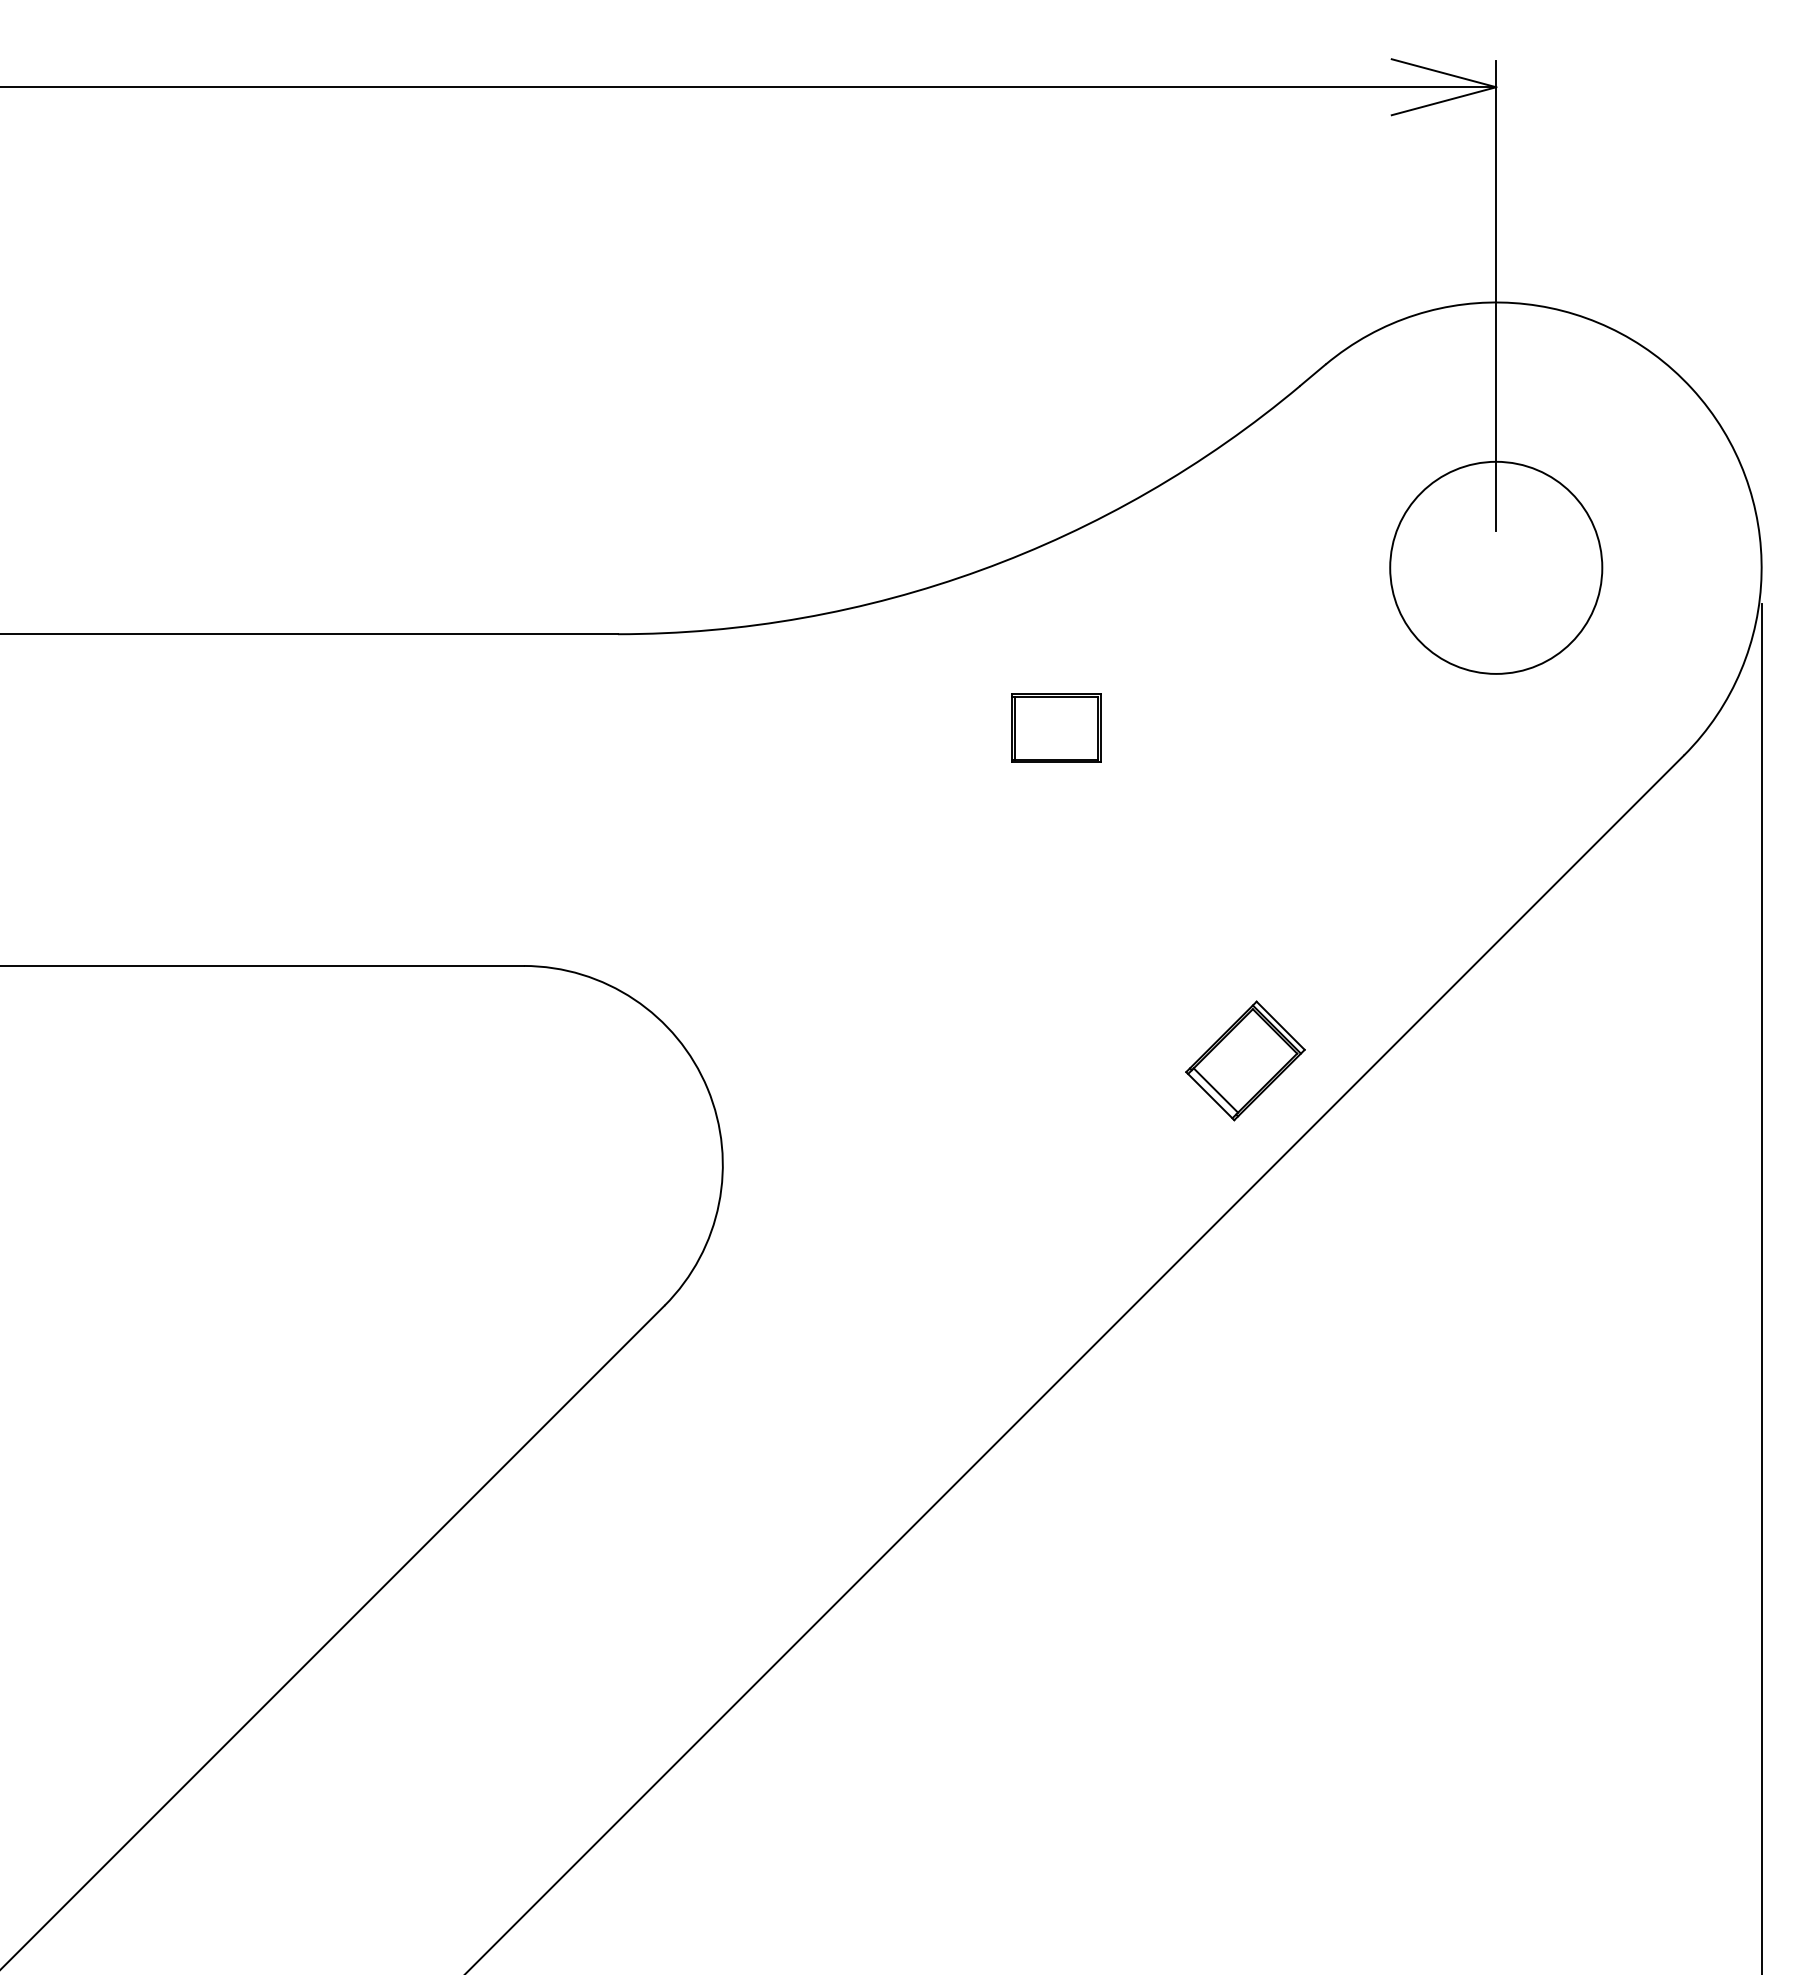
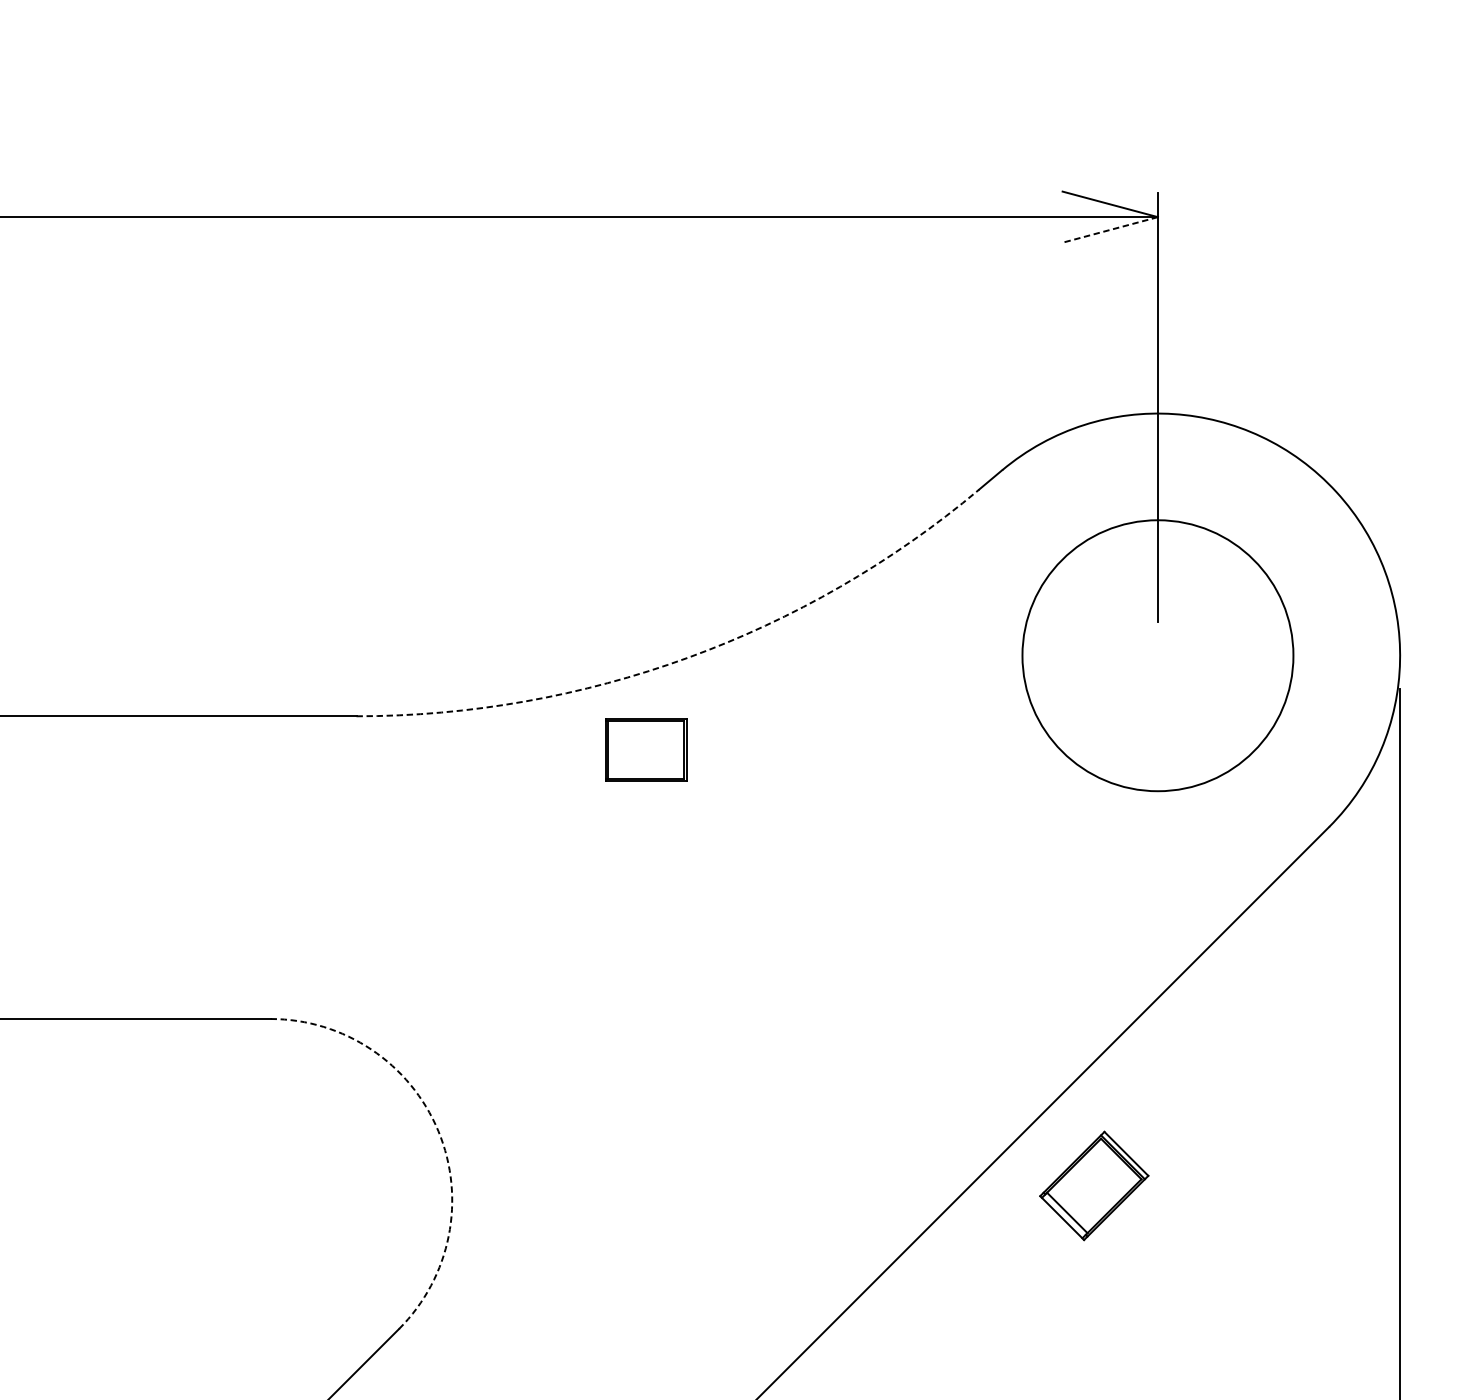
line: (1443, 101) -> (1109, 230), solid -> dashed
circle: (1496, 567) -> (1158, 655), size x1.4
arc: (981, 570) -> (688, 658), solid -> dashed
part: (1056, 727) -> (646, 749), moved
part: (1245, 1060) -> (1094, 1185), moved
arc: (707, 1088) -> (438, 1130), solid -> dashed

